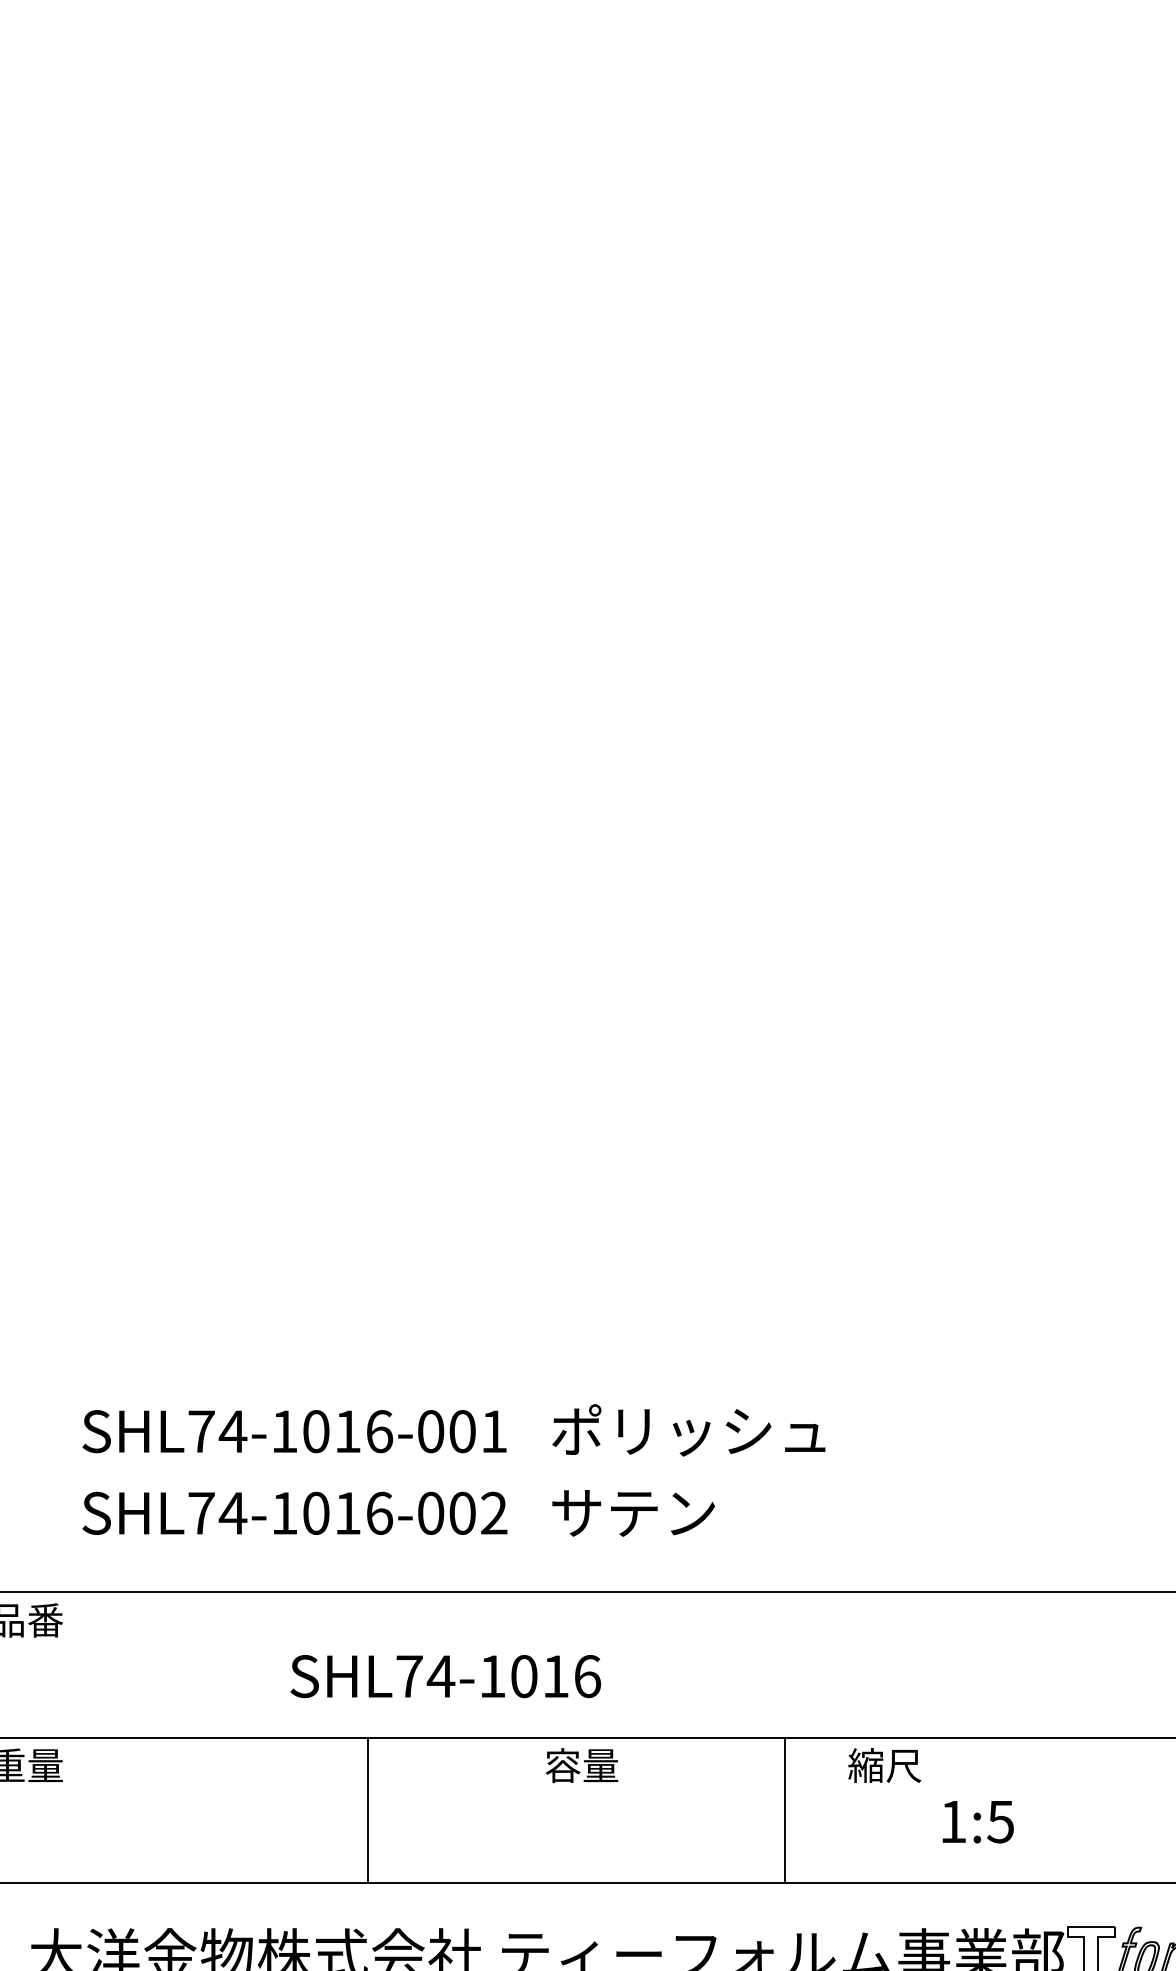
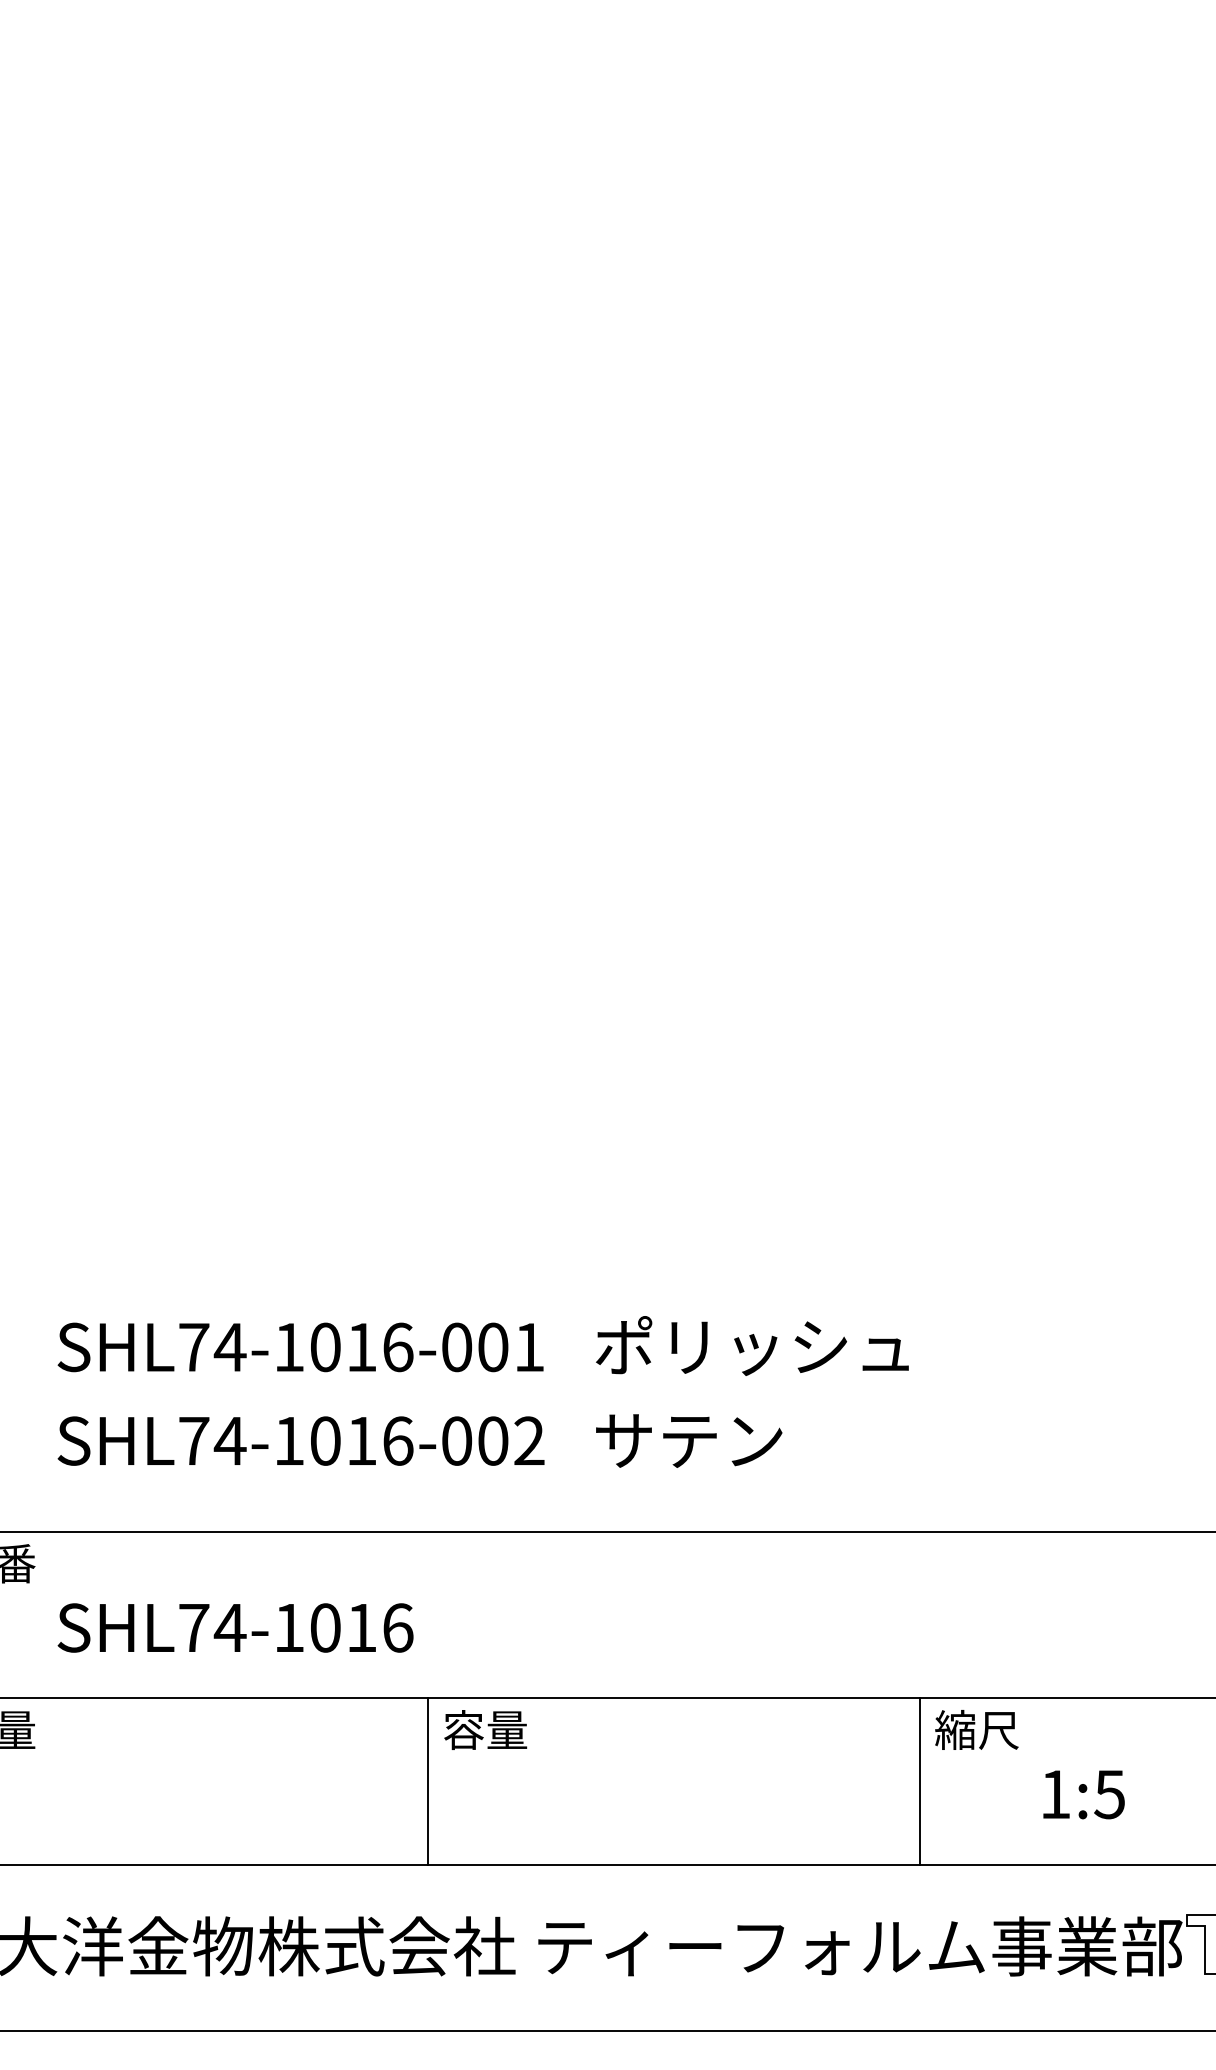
text: (445, 1676) -> (235, 1627), moved
text: (581, 1765) -> (485, 1729), moved
line: (367, 1810) -> (427, 1781), moved
line: (785, 1810) -> (920, 1781), moved

